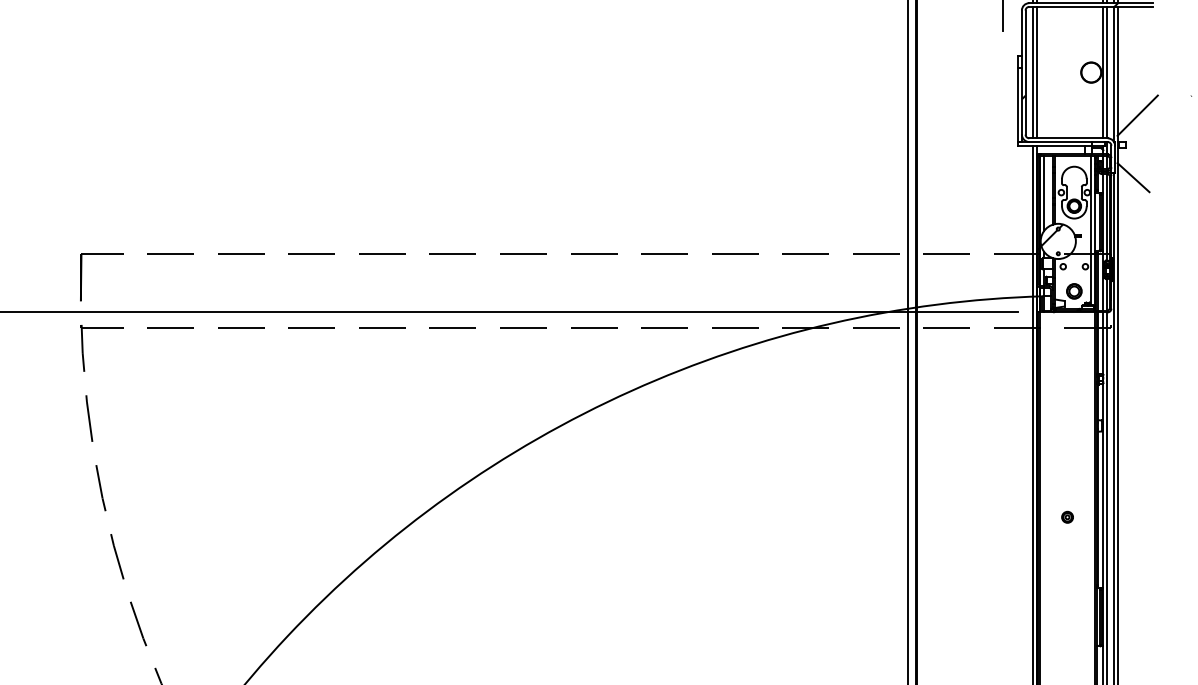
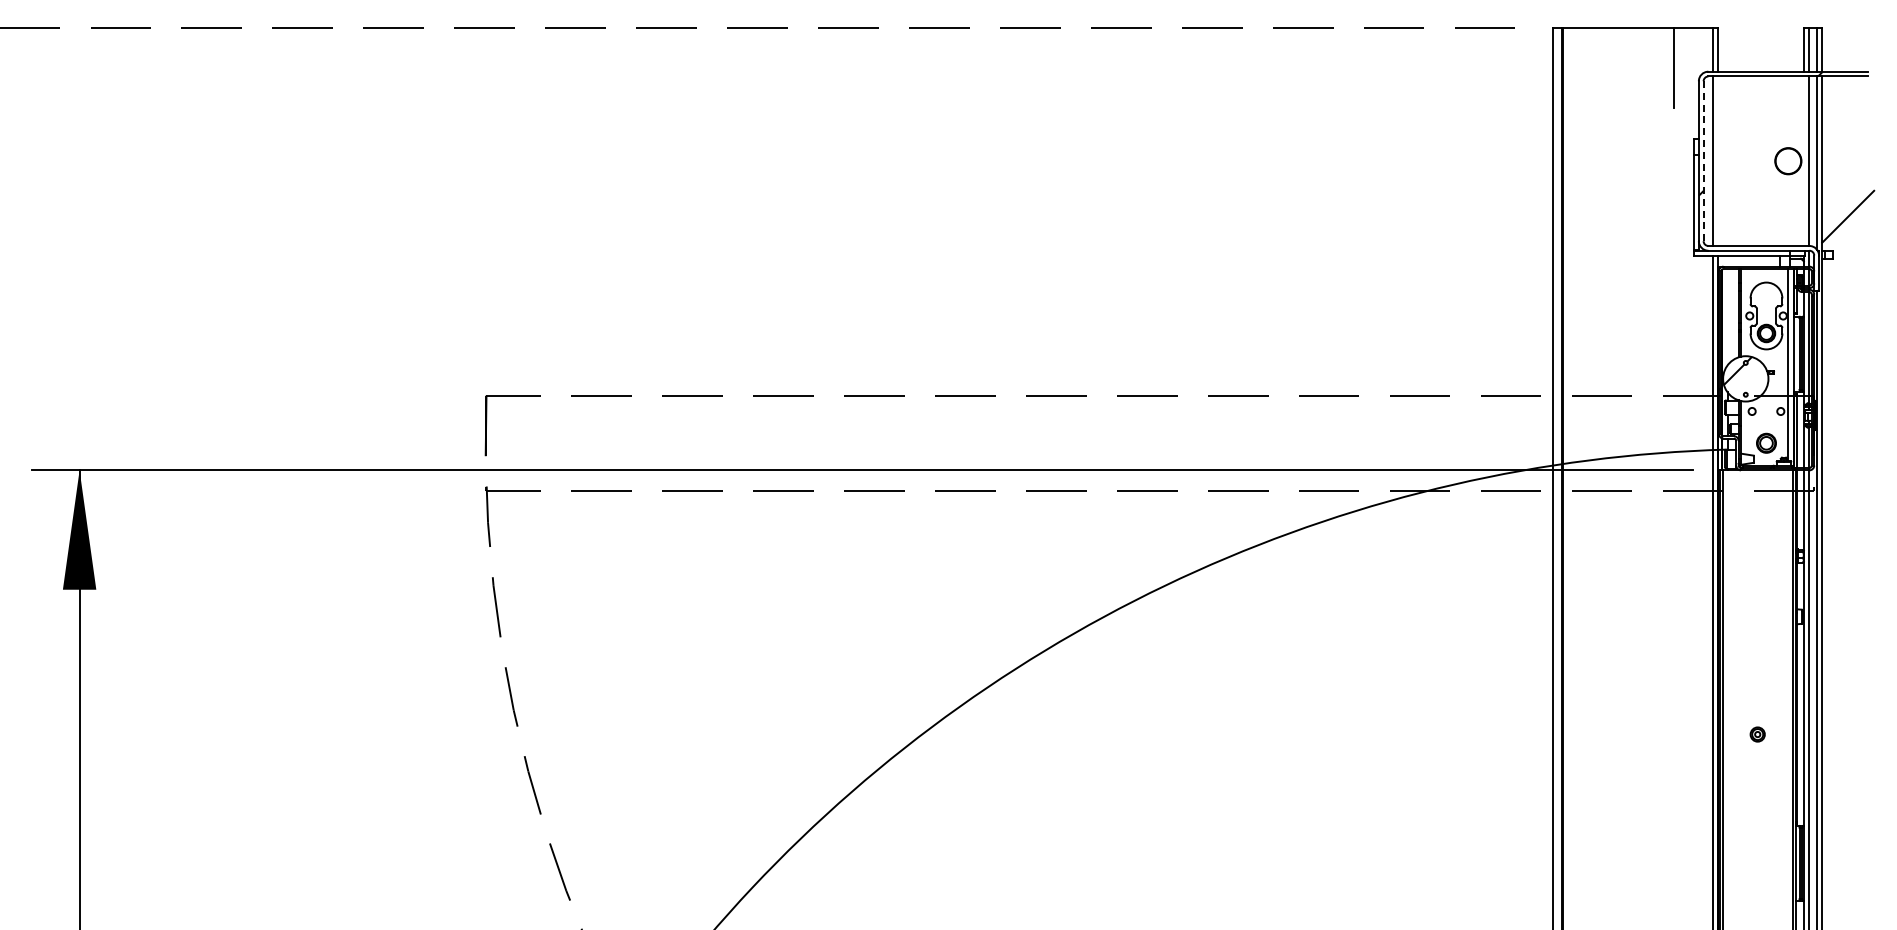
line: (1025, 72) -> (1703, 161), solid -> dashed
line: (1037, 72) -> (1718, 160), removed
line: (1103, 72) -> (1803, 160), removed
line: (1133, 177) -> (1842, 296), removed
line: (1044, 193) -> (1727, 317), removed

